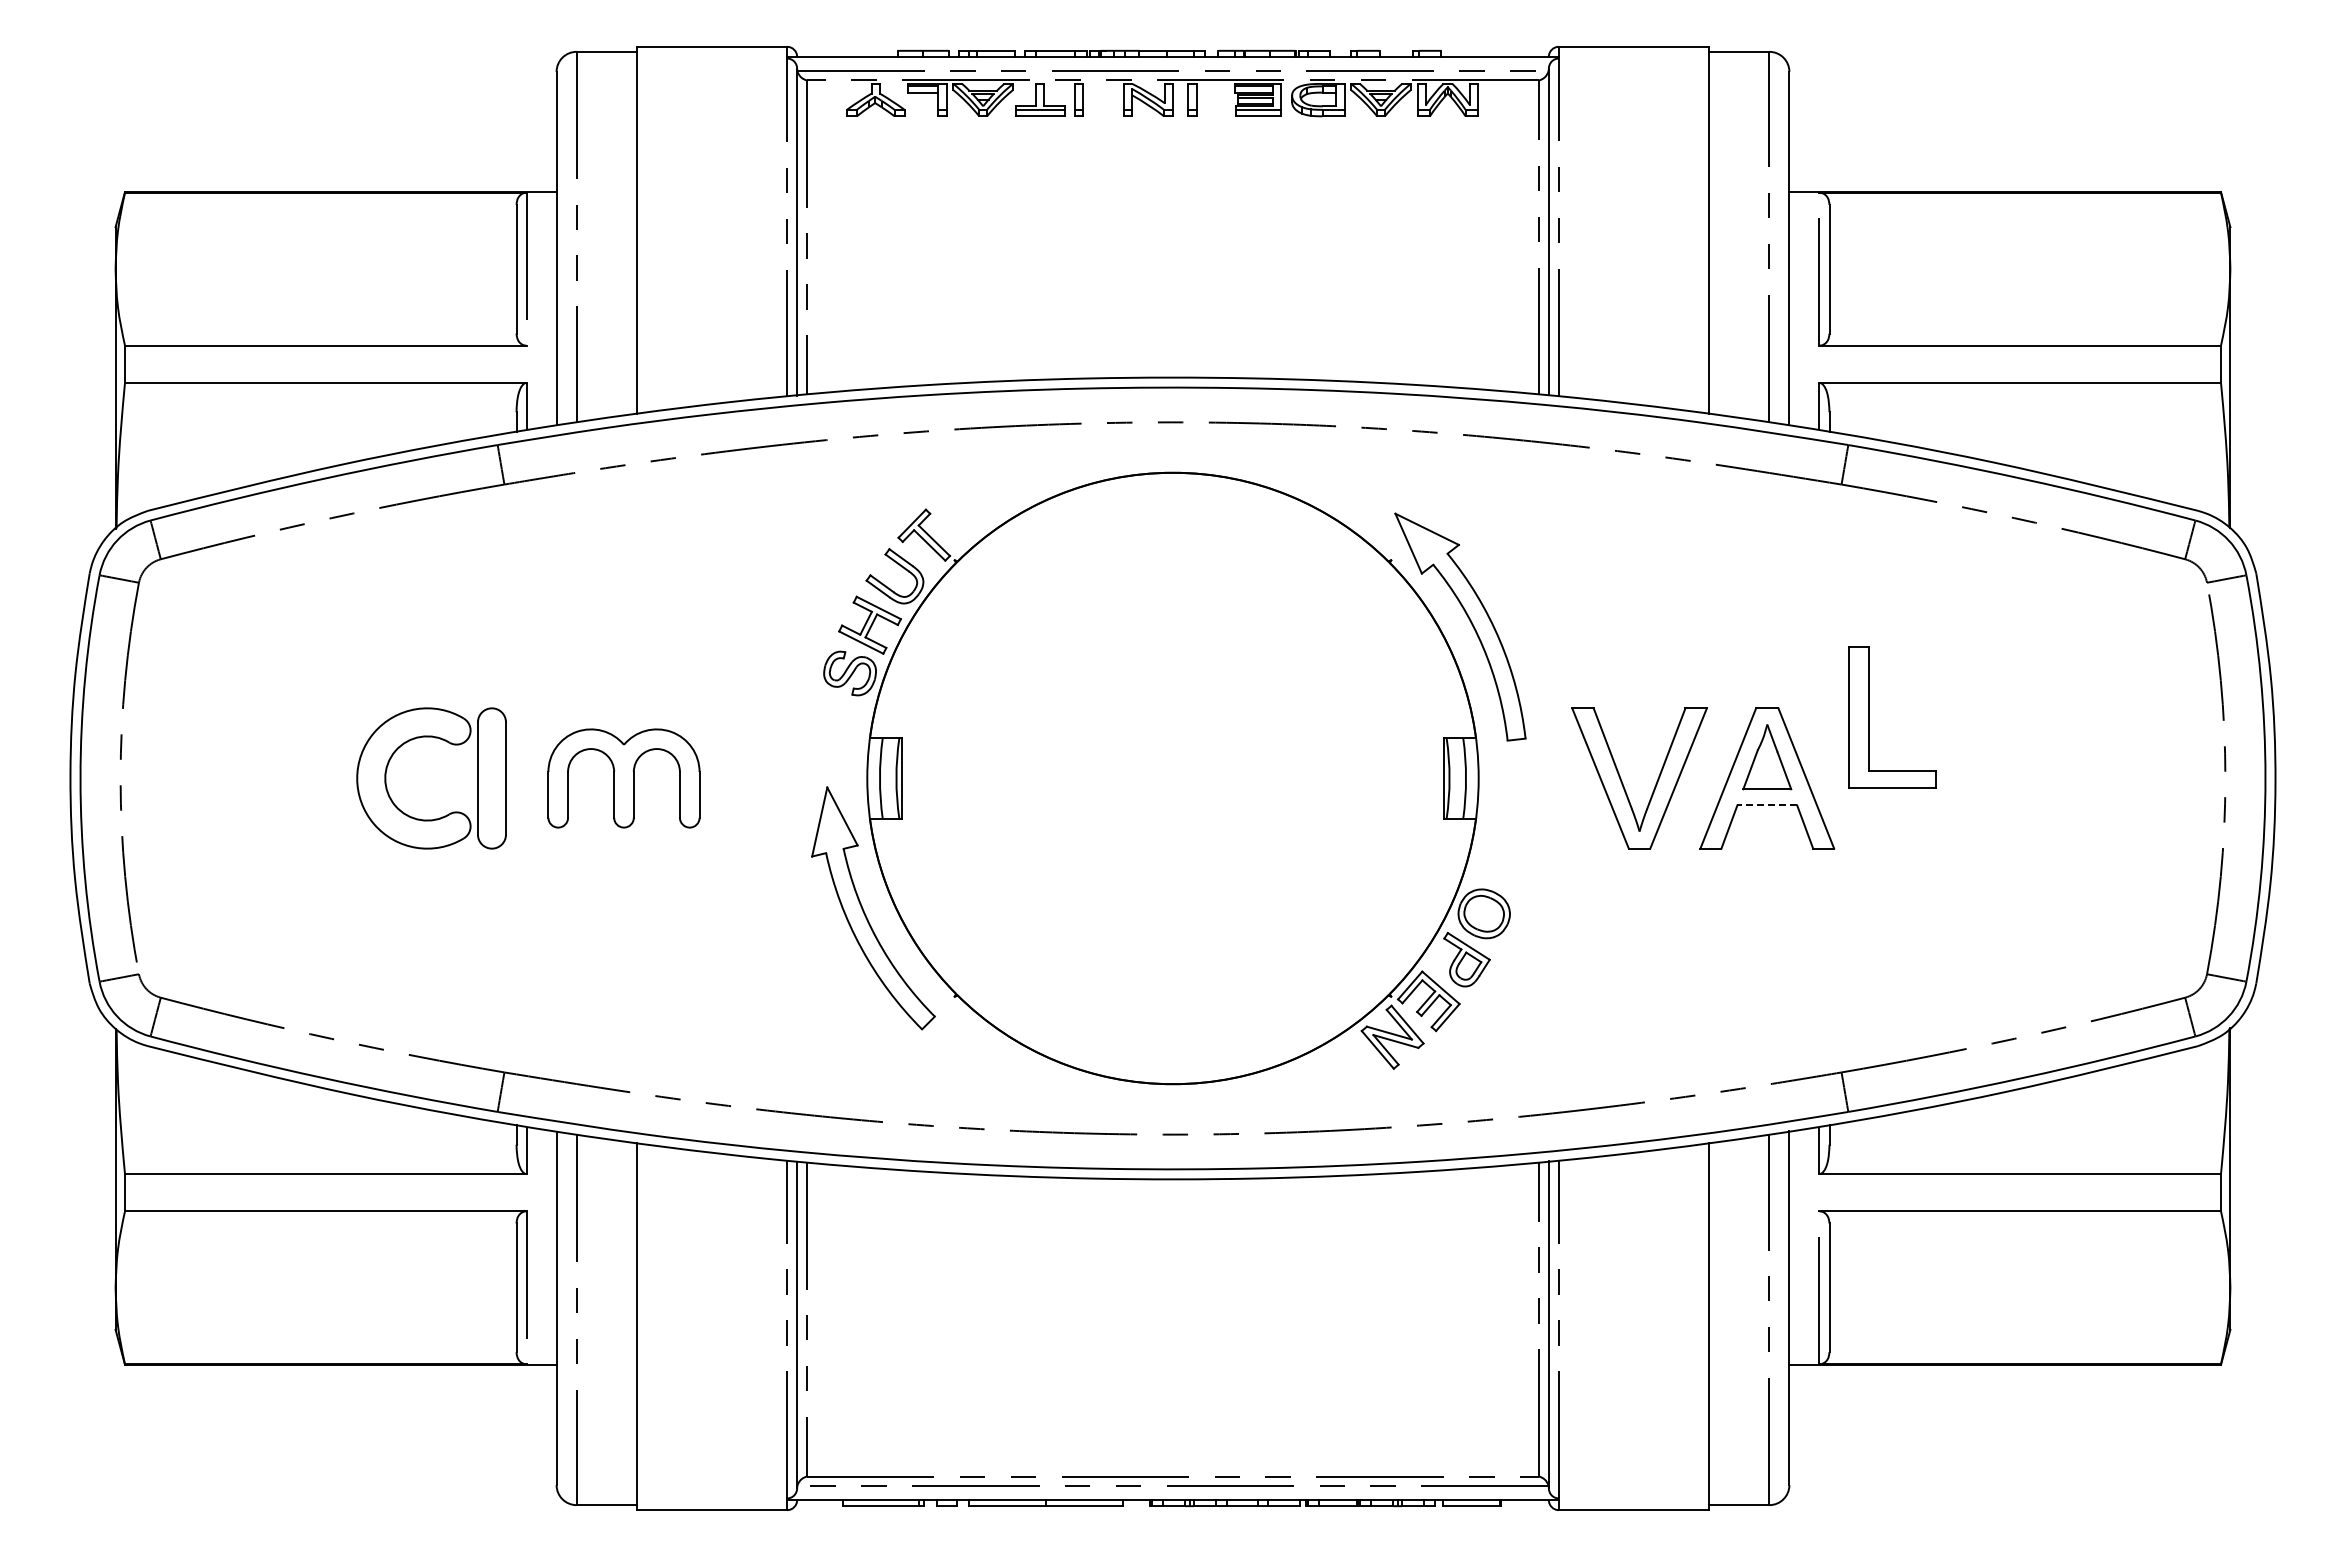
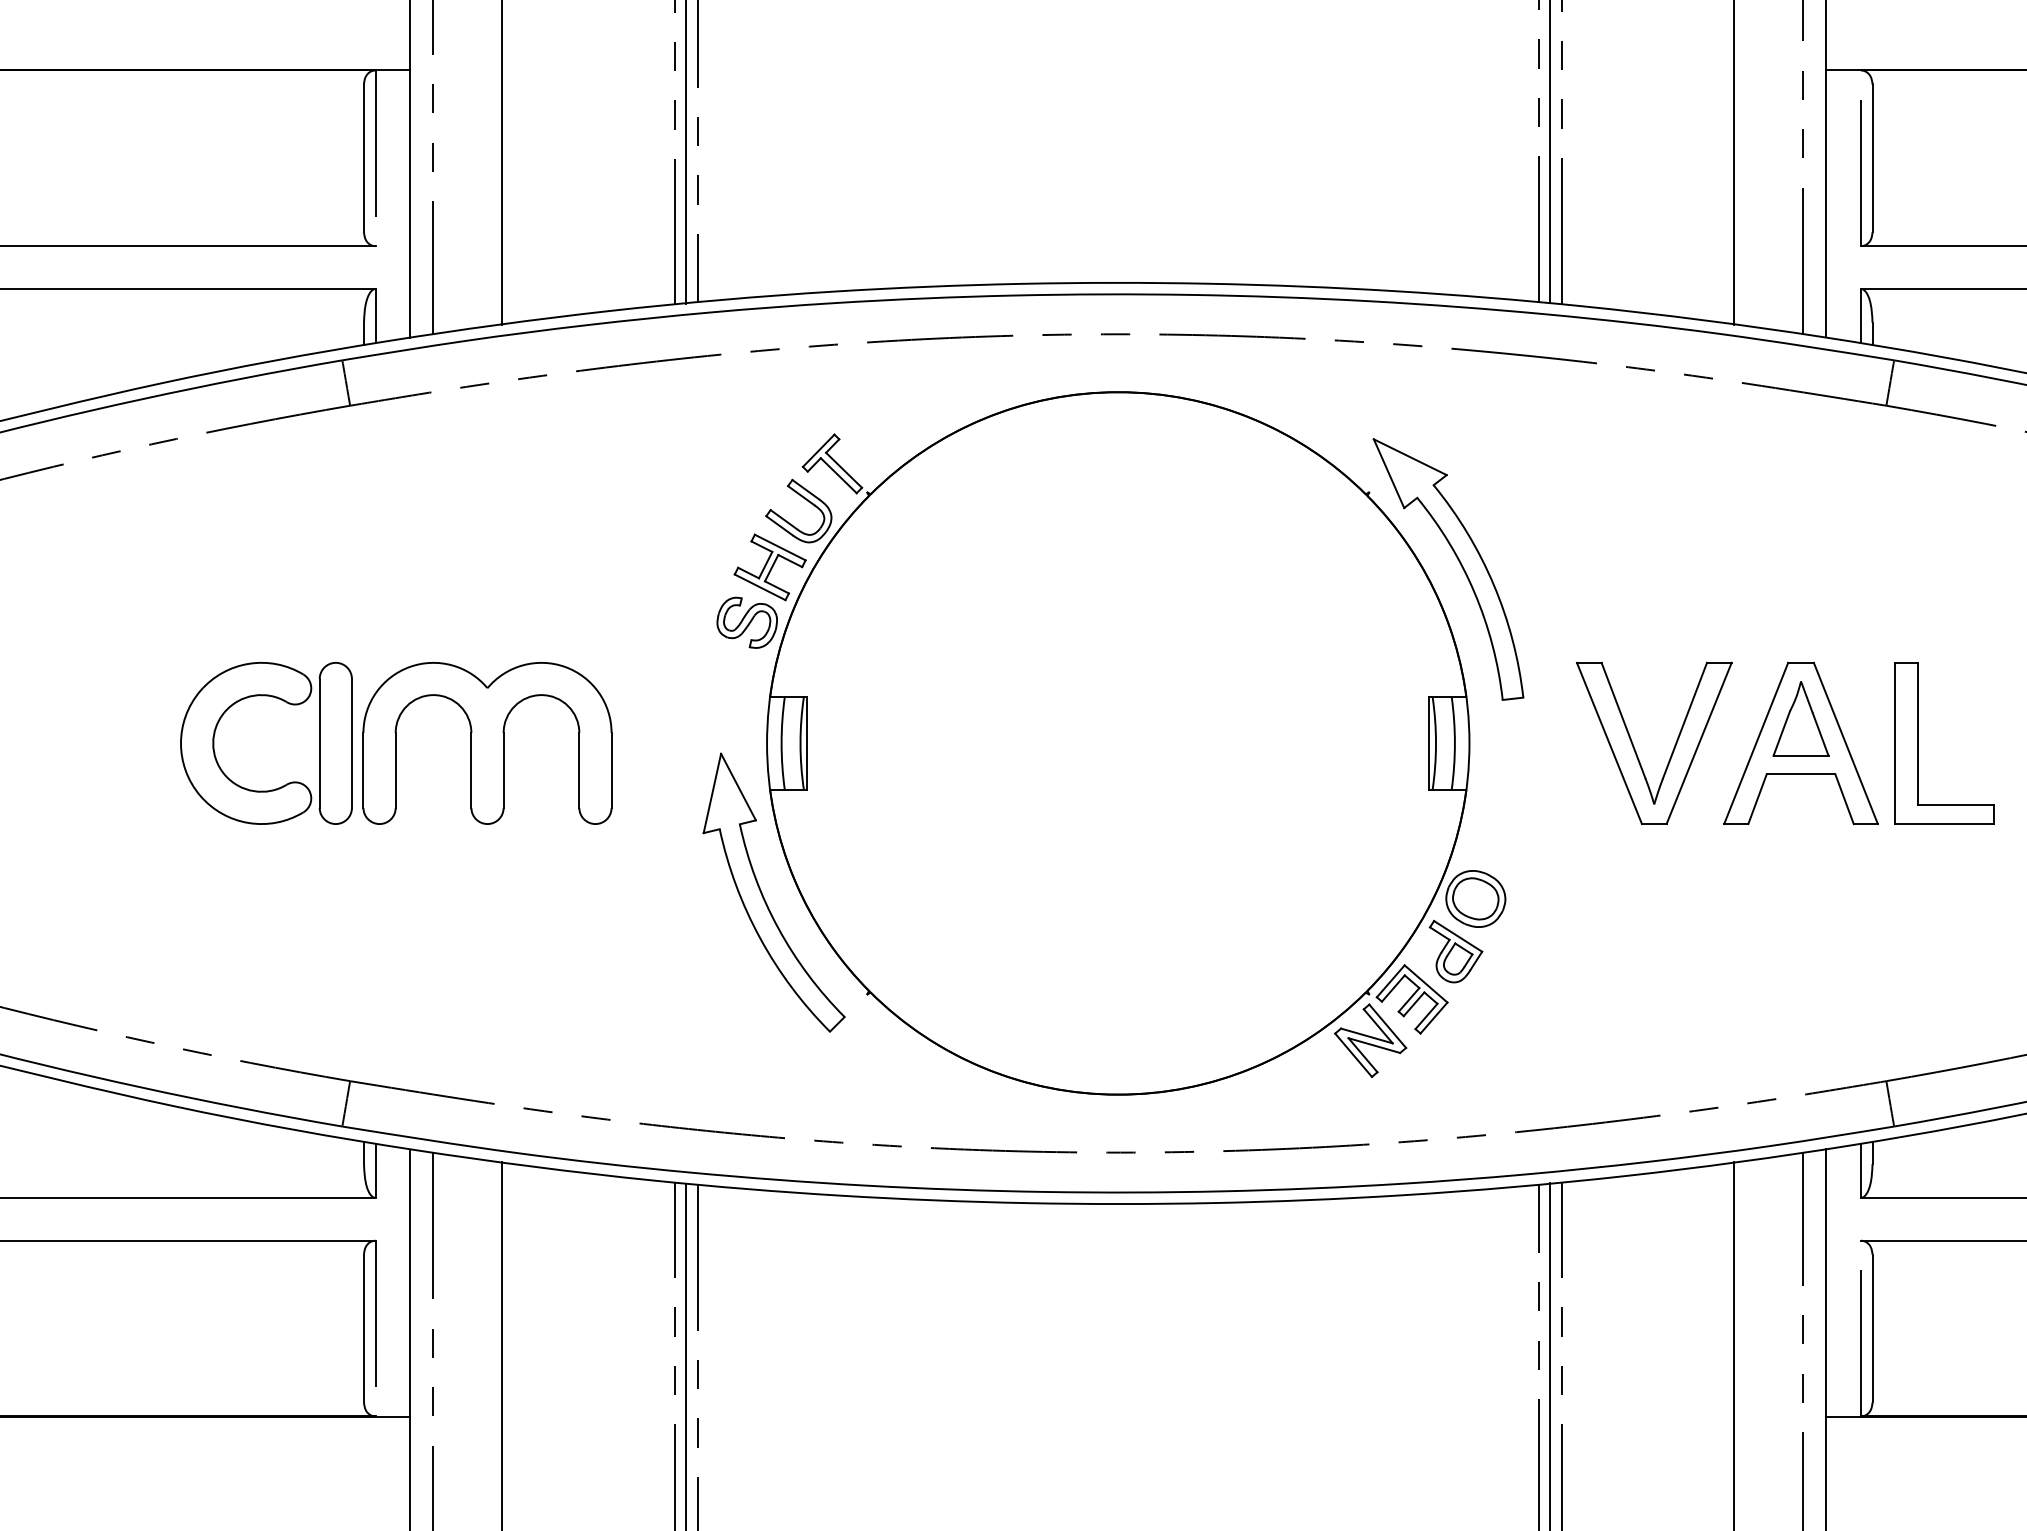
part: (1869, 717) -> (1918, 743), moved
part: (623, 778) -> (486, 743), size x1.43
line: (1767, 805) -> (1801, 774), dashed -> solid

